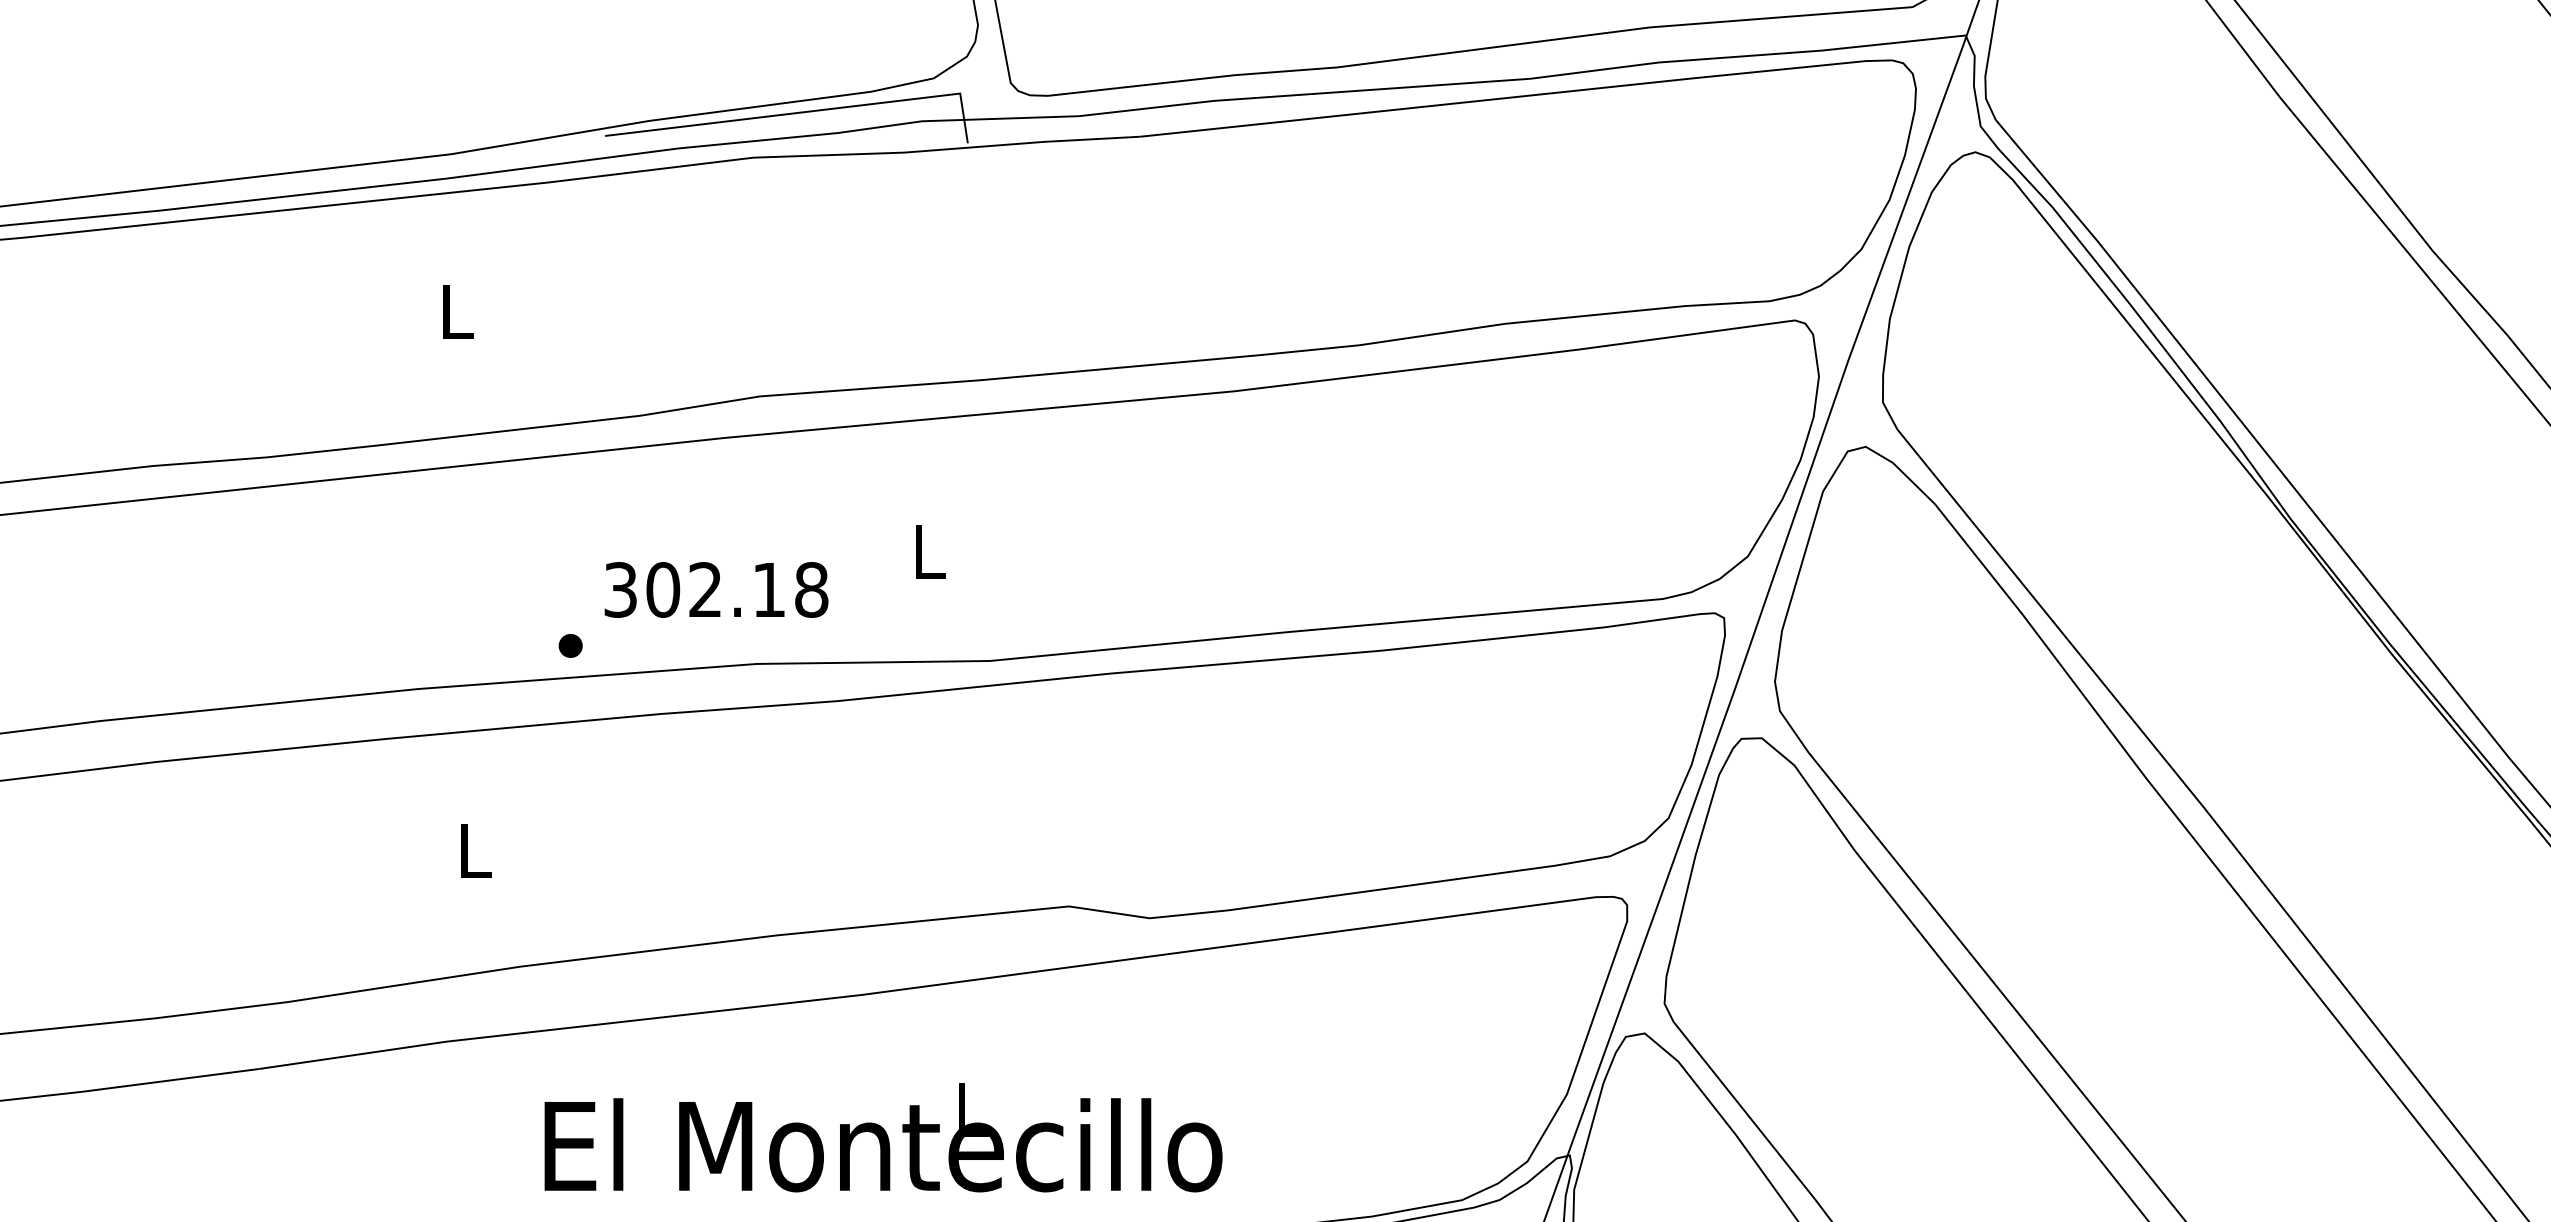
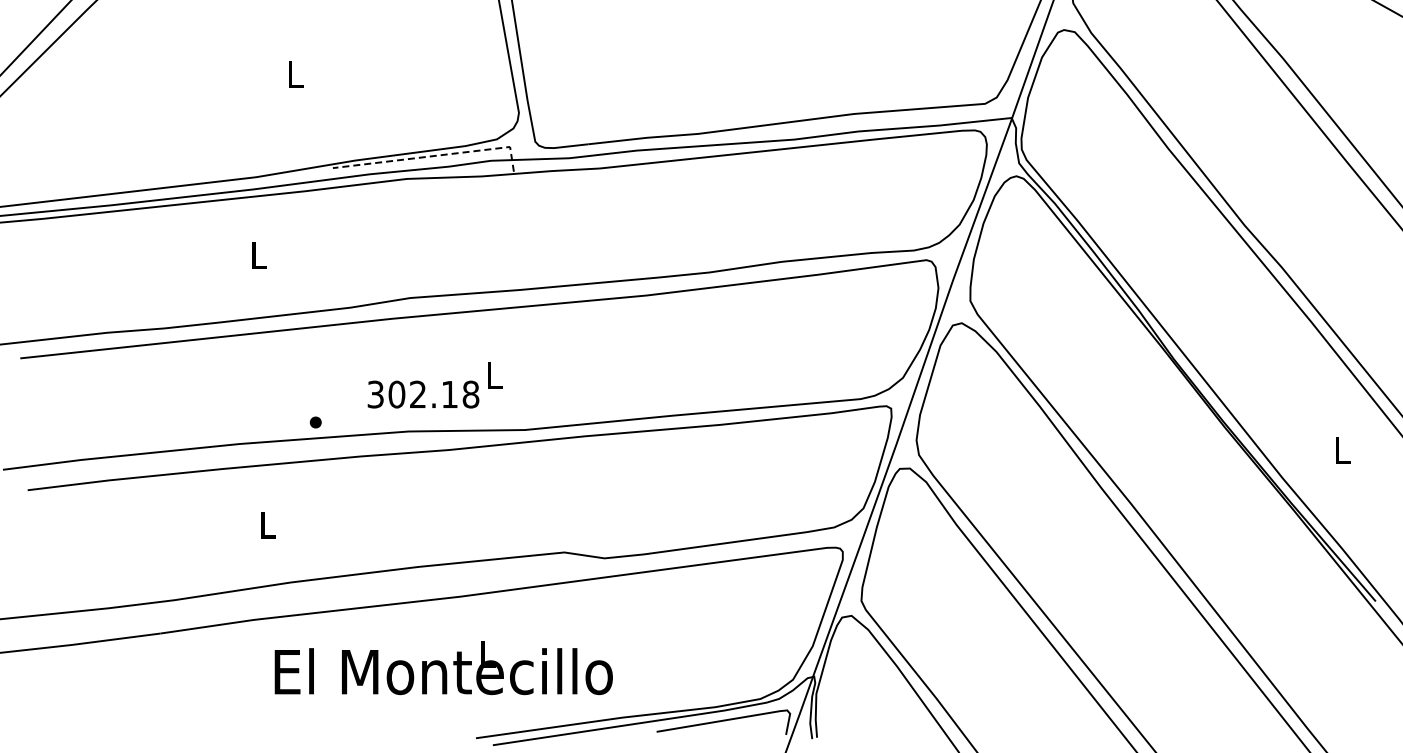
line: (808, 110) -> (434, 155), solid -> dashed
text: (716, 589) -> (423, 394), moved
text: (882, 1139) -> (443, 668), moved

